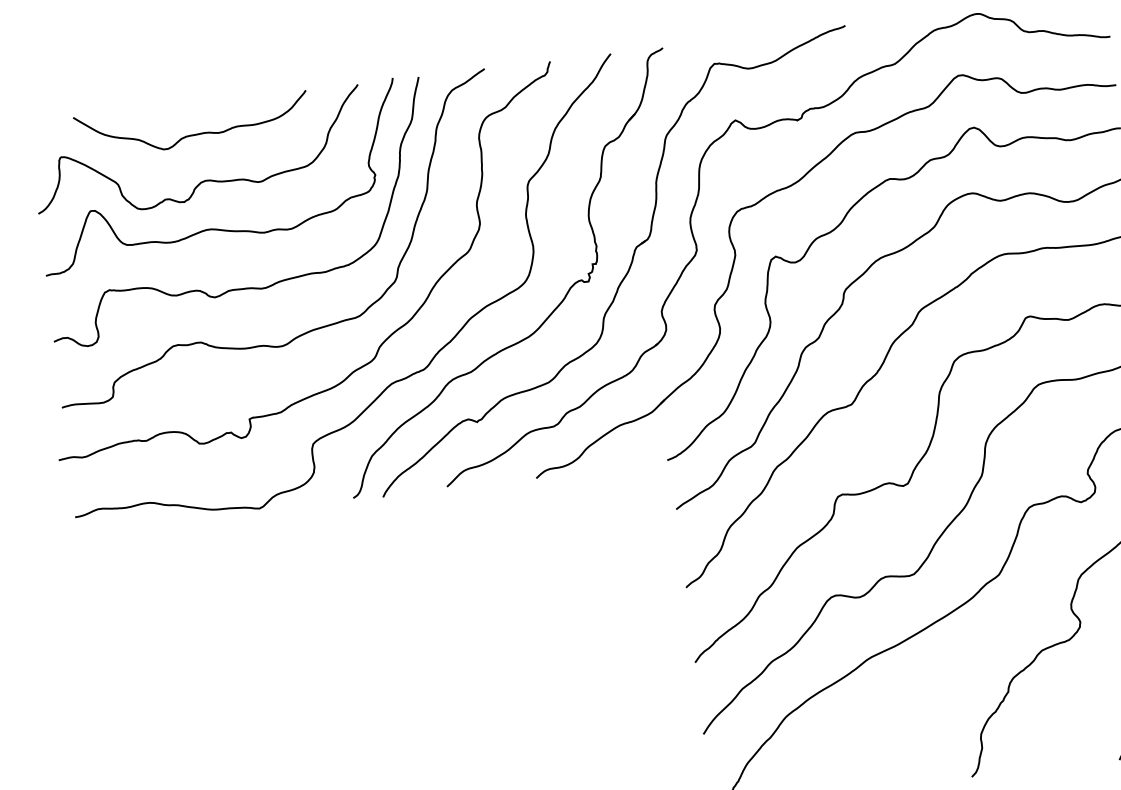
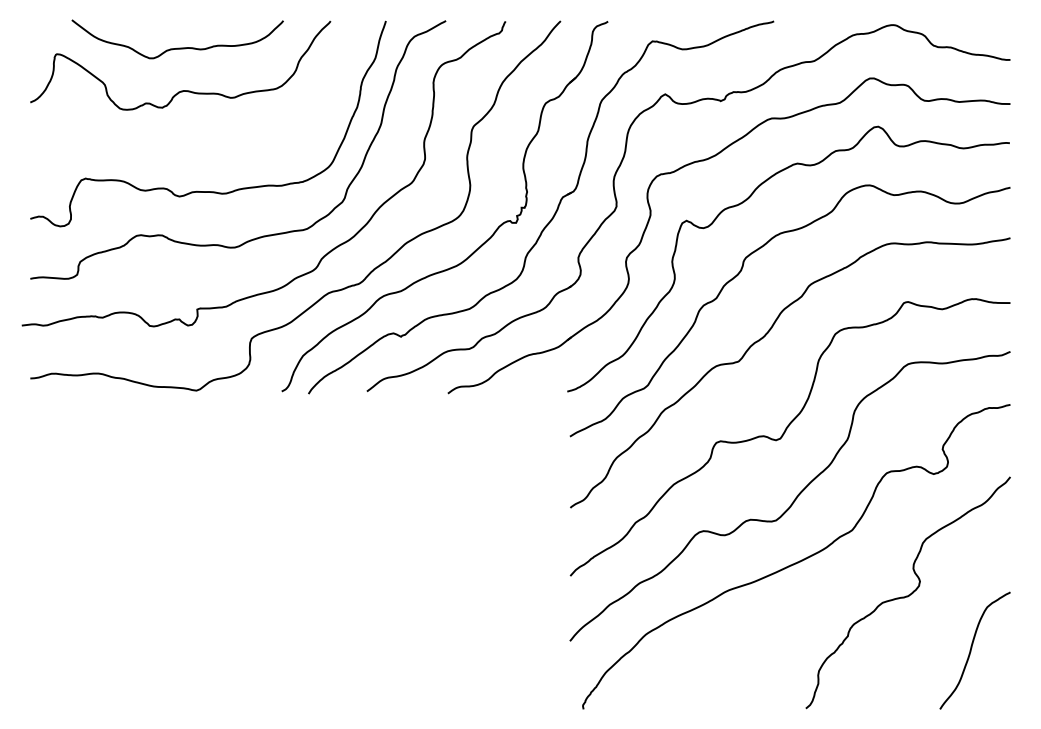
curve: (215, 228) -> (187, 134), removed

